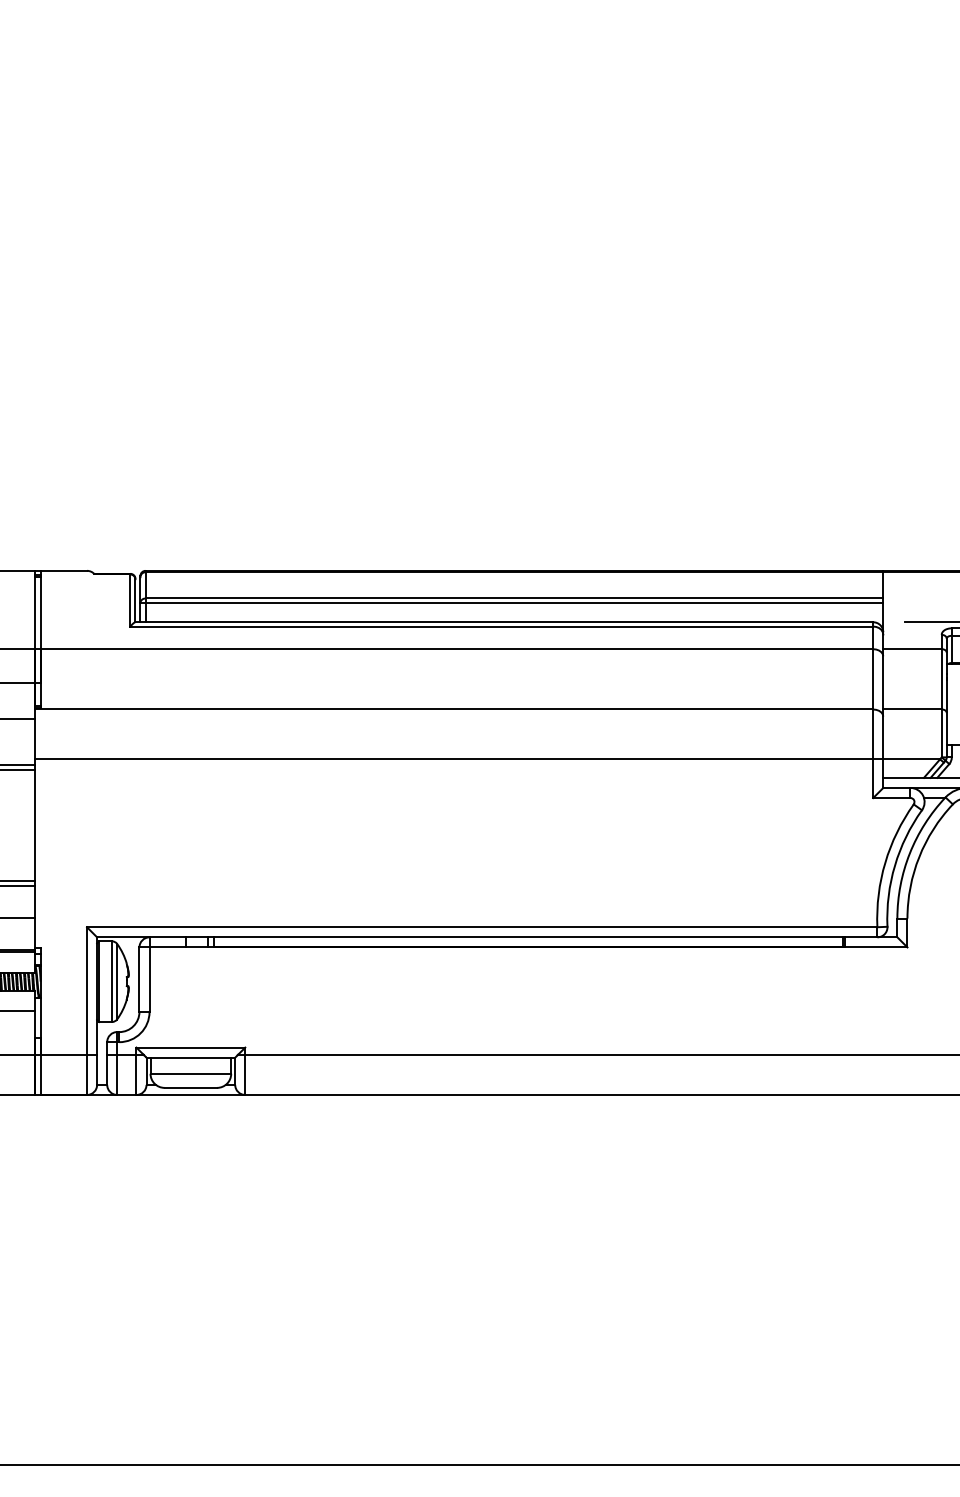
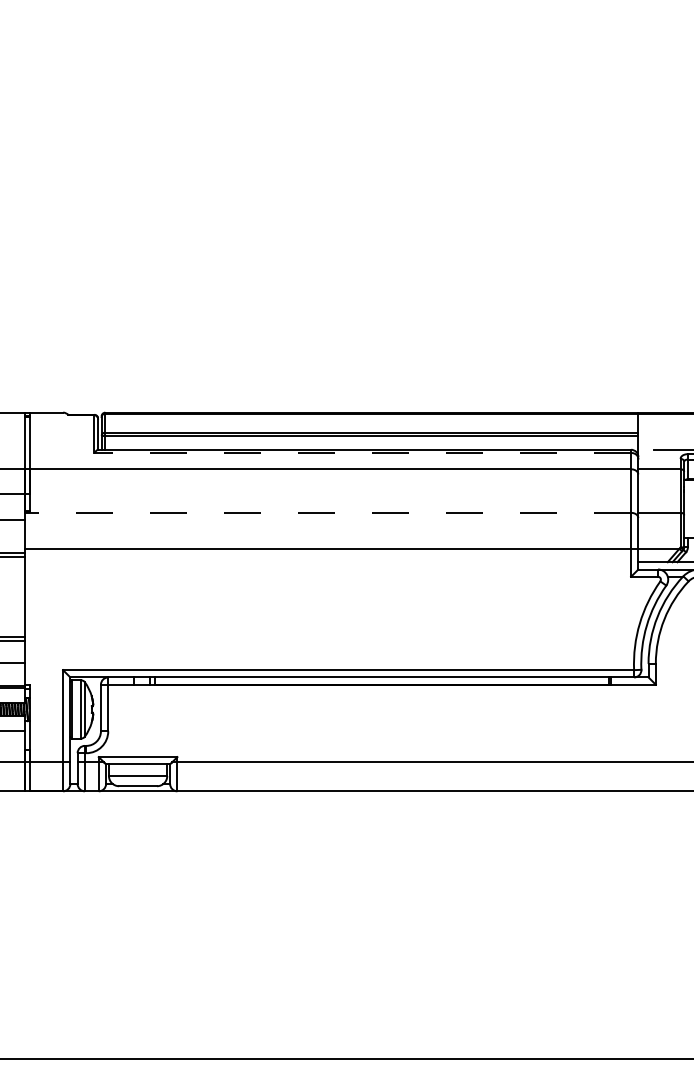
line: (501, 626) -> (362, 452), solid -> dashed
line: (453, 709) -> (327, 512), solid -> dashed

